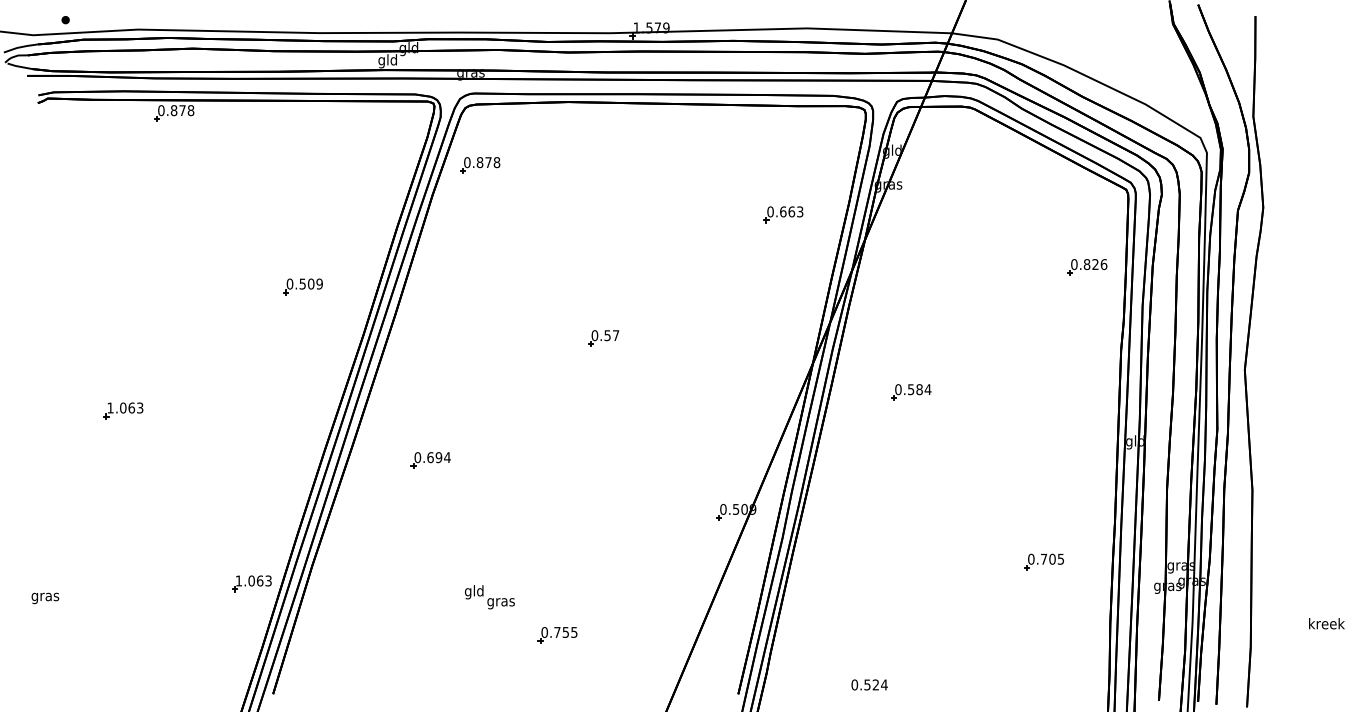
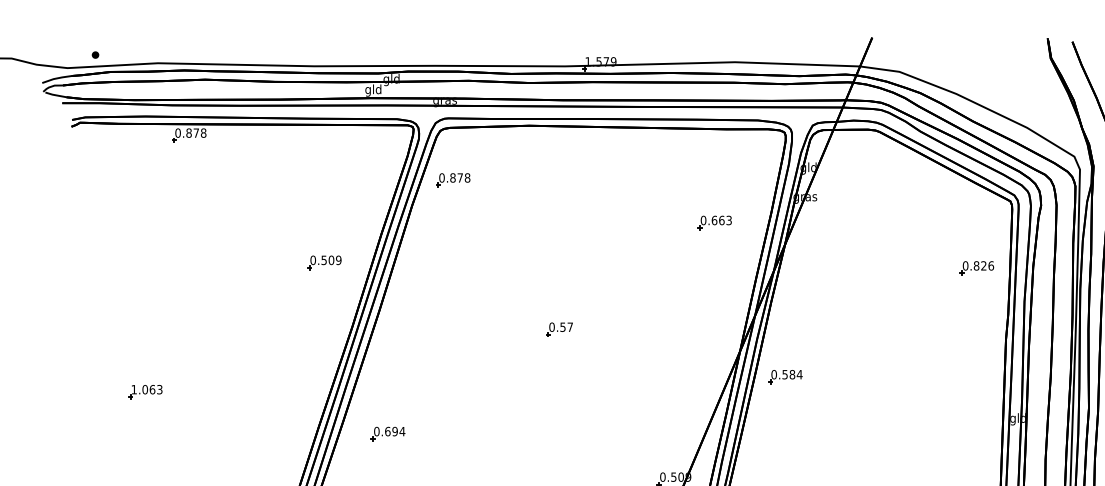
part: (302, 286) -> (323, 262), moved
part: (911, 392) -> (785, 377), moved
part: (430, 460) -> (387, 434), moved

